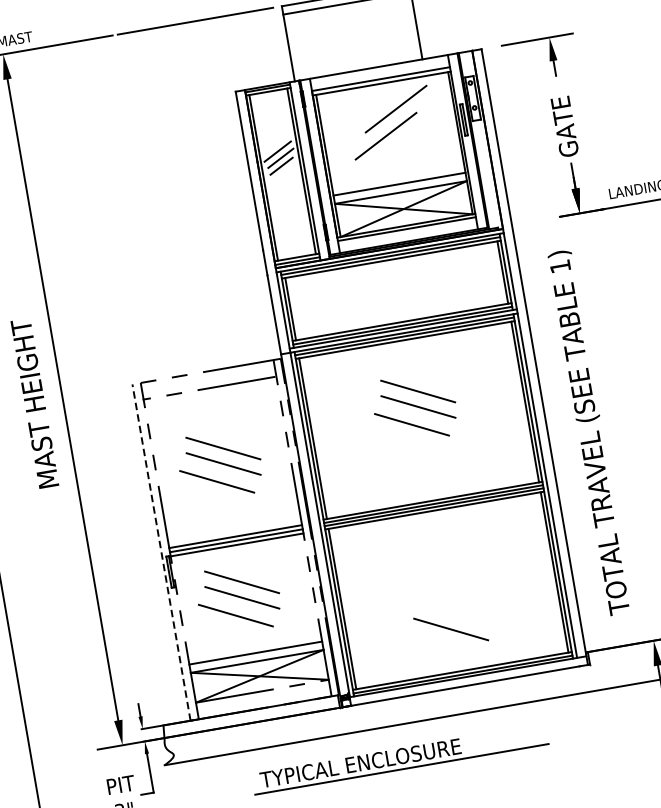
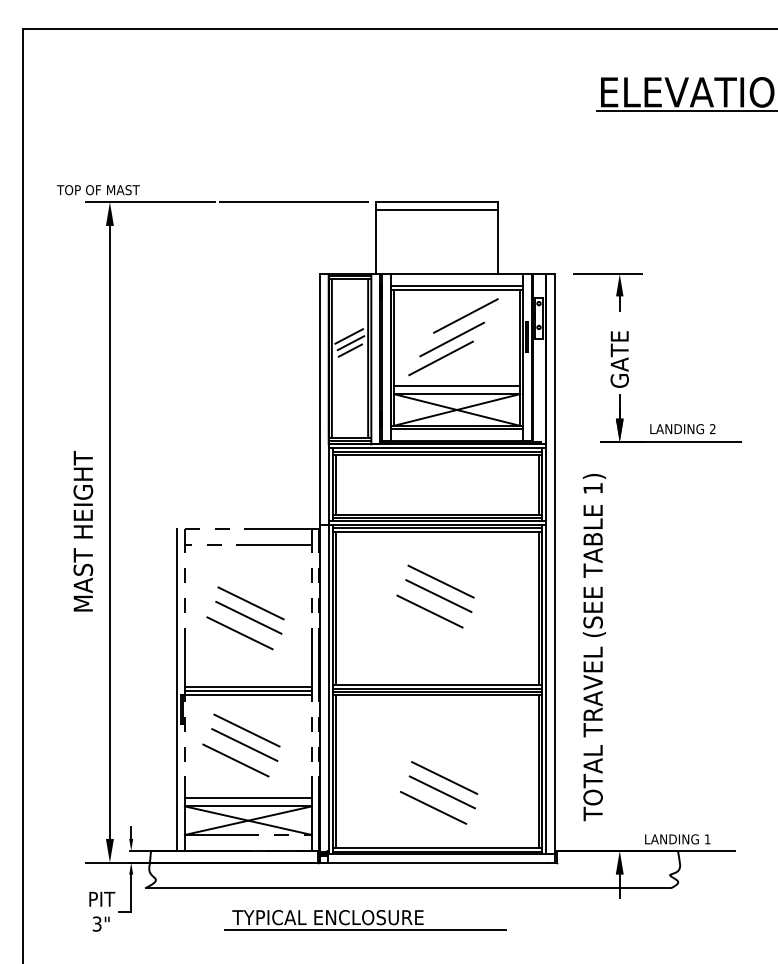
line: (377, 158) -> (440, 358), added
line: (161, 553) -> (176, 690), dashed -> solid
line: (459, 596) -> (446, 778), added
line: (458, 612) -> (443, 793), added

